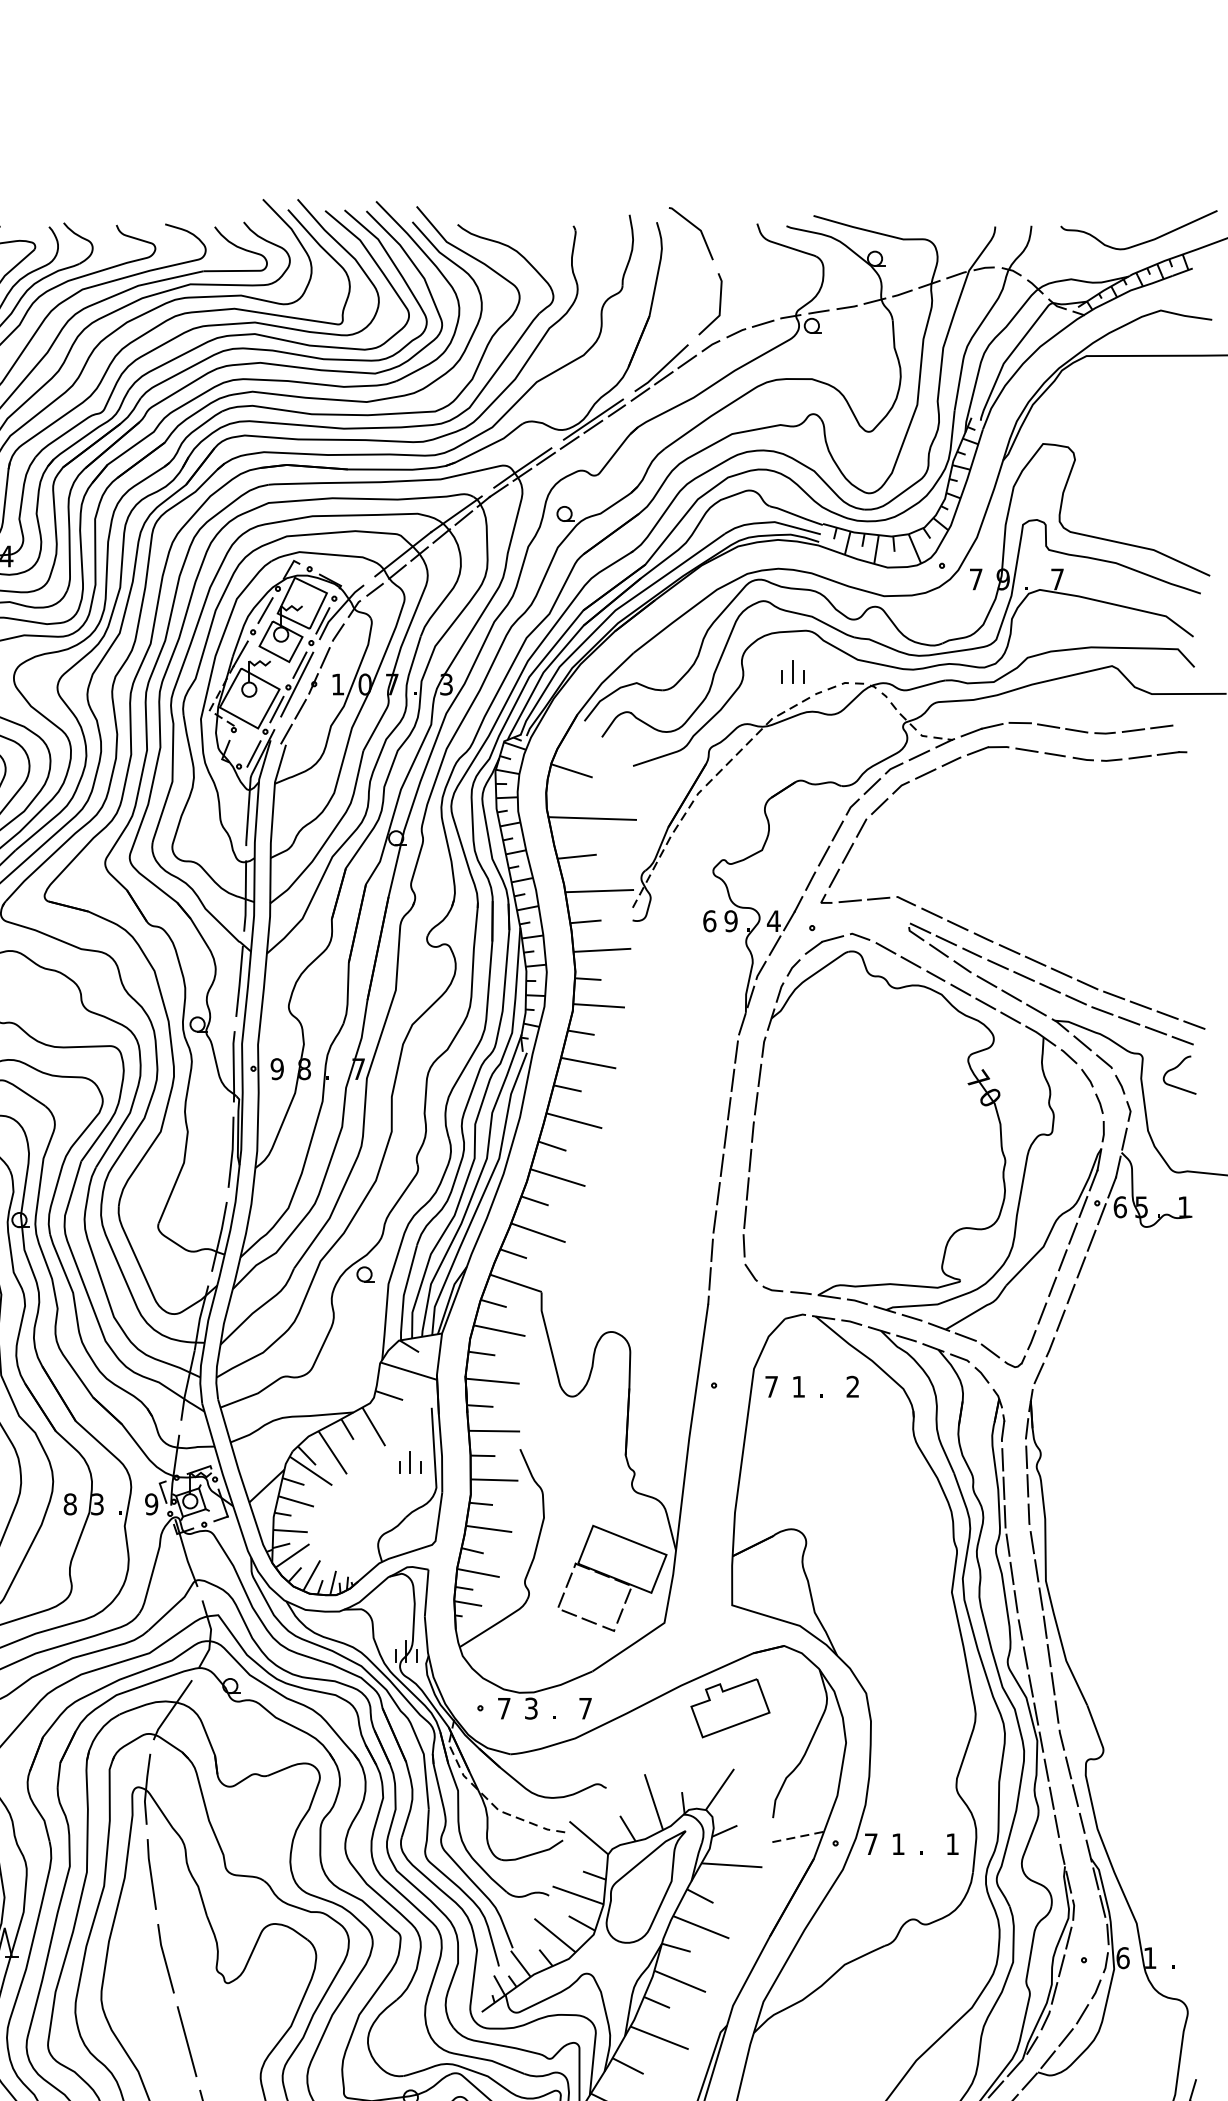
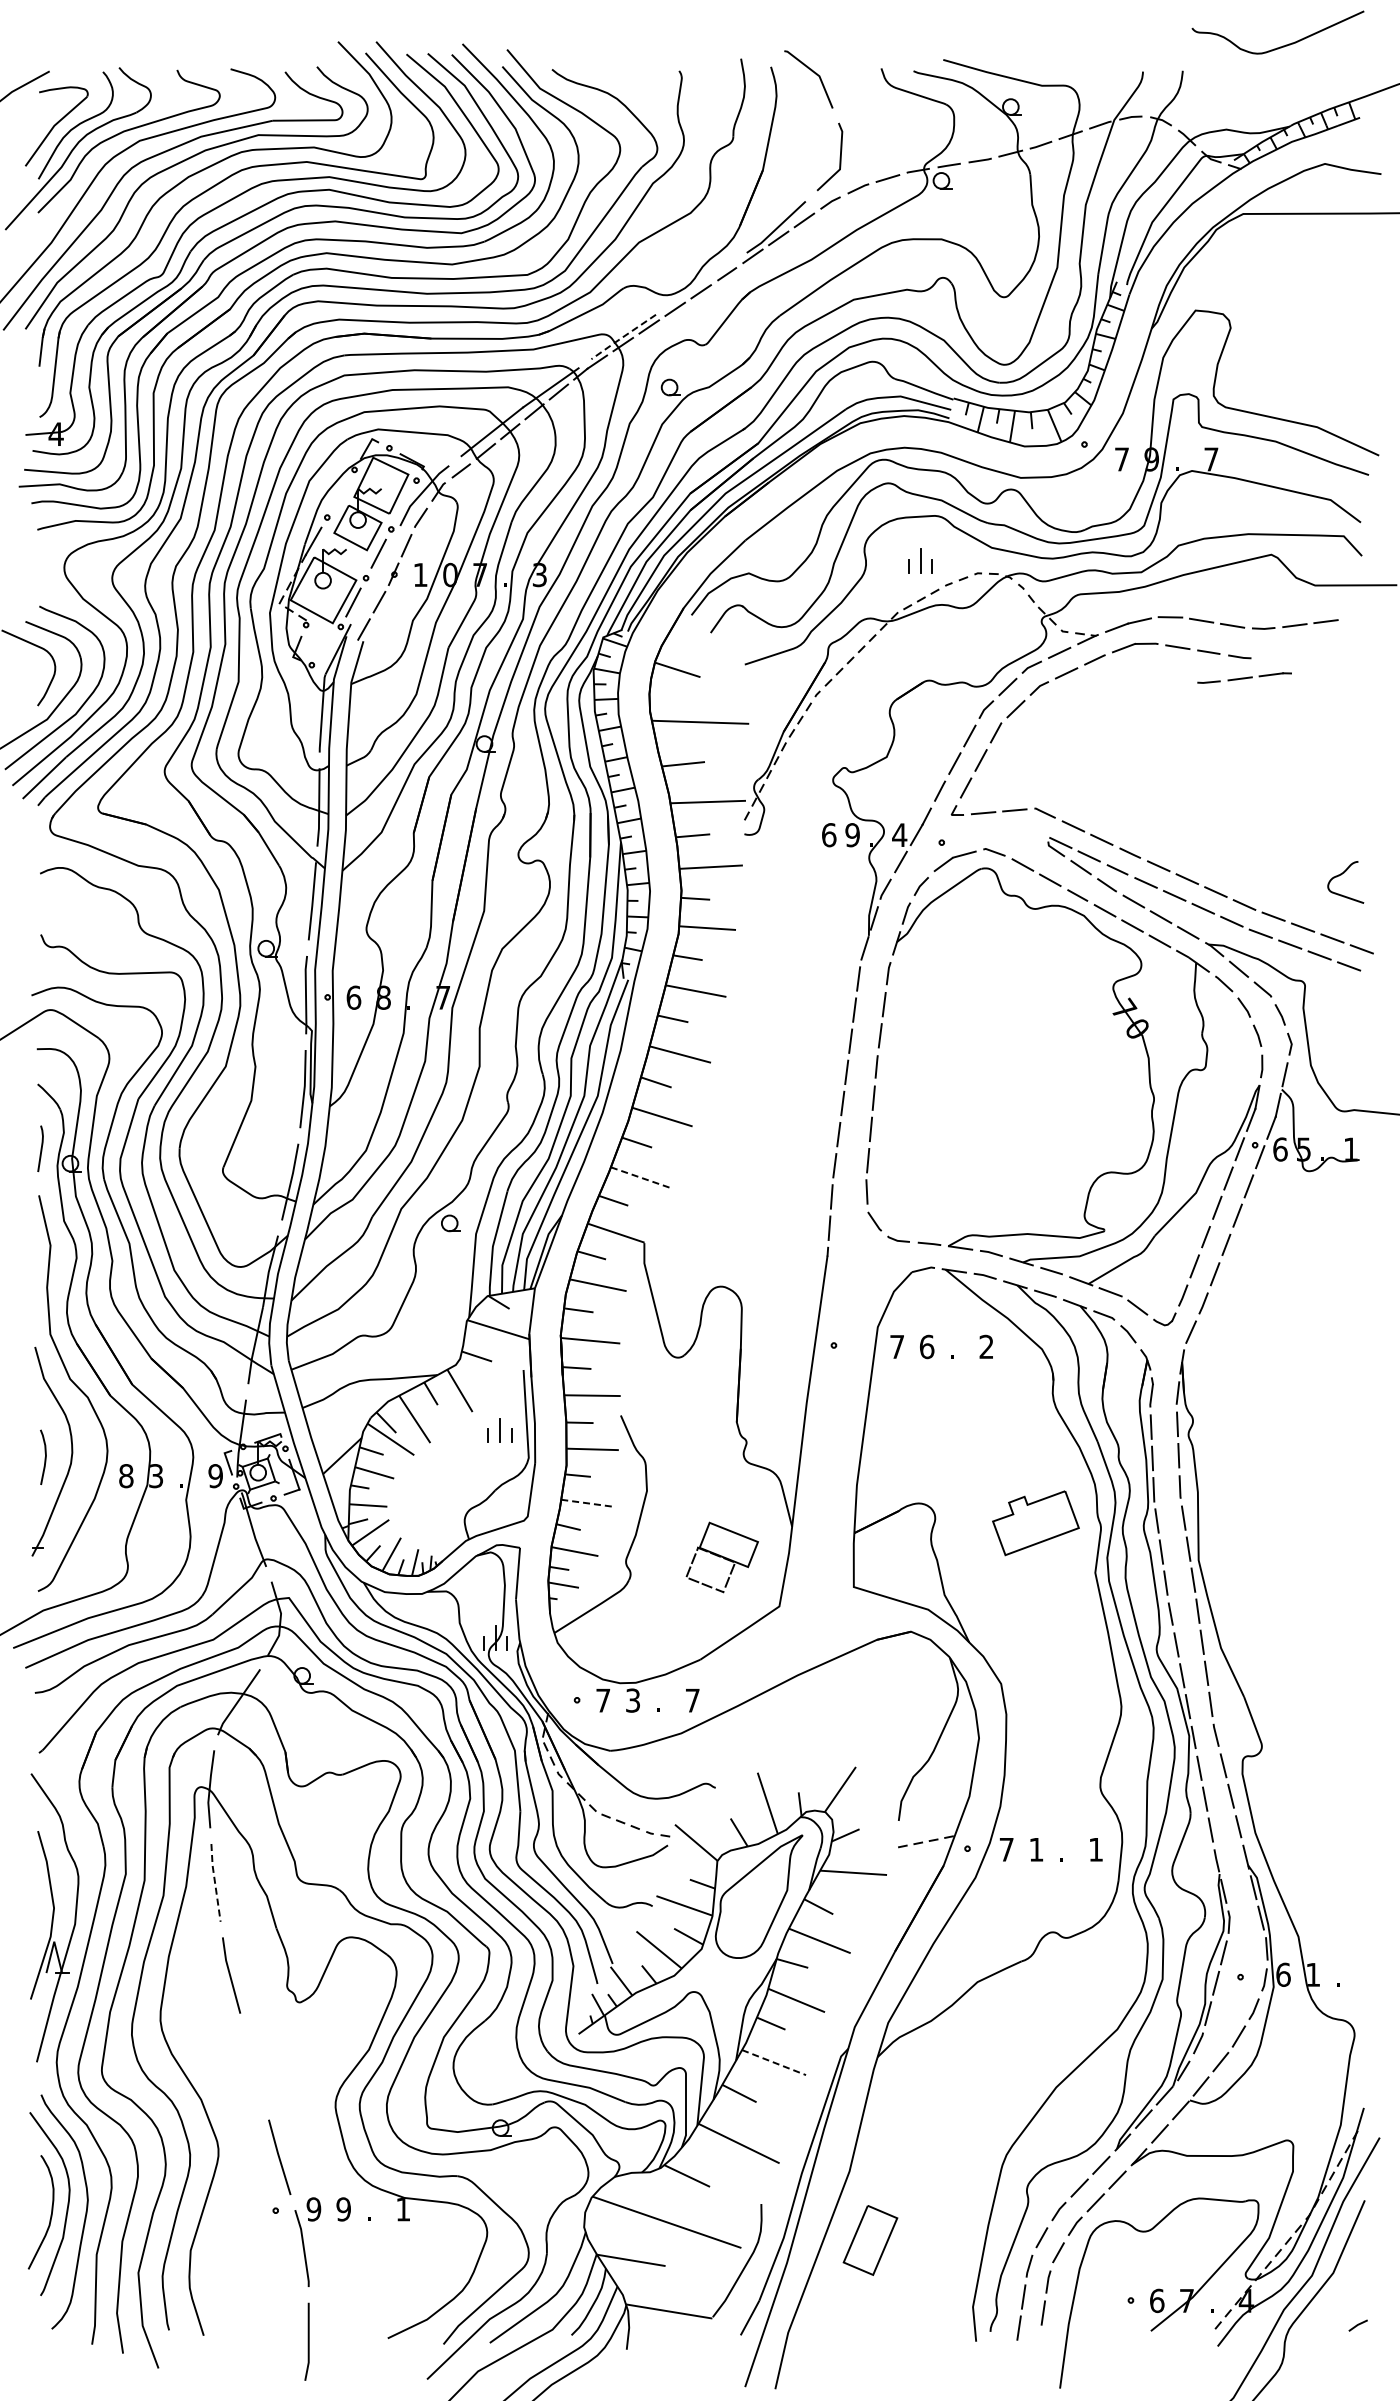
curve: (1144, 241) -> (1283, 45), moved
line: (592, 419) -> (700, 283), removed
line: (521, 468) -> (622, 337), solid -> dashed
line: (265, 610) -> (340, 493), removed
line: (322, 620) -> (403, 504), removed
line: (296, 684) -> (375, 575), removed
line: (254, 754) -> (328, 651), removed
part: (1144, 755) -> (1244, 677), moved
text: (276, 1068) -> (353, 997), 9 -> 6
curve: (1175, 1068) -> (1341, 875), moved
line: (538, 1232) -> (640, 1177), solid -> dashed
text: (799, 1386) -> (927, 1346), 1 -> 6
line: (488, 1529) -> (586, 1503), solid -> dashed
part: (612, 1578) -> (722, 1557), size x0.6
part: (730, 1708) -> (1035, 1523), moved
line: (150, 1874) -> (214, 1882), solid -> dashed
line: (660, 2037) -> (774, 2062), solid -> dashed
line: (186, 2041) -> (254, 2066), removed

